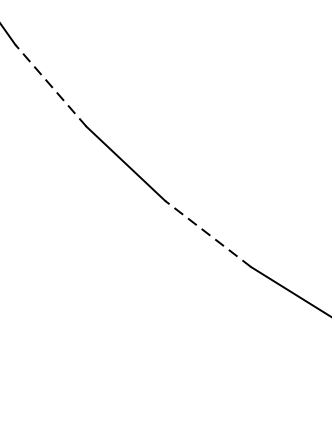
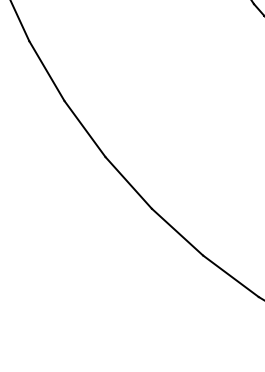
line: (51, 86) -> (85, 129), dashed -> solid
line: (208, 234) -> (177, 232), dashed -> solid

